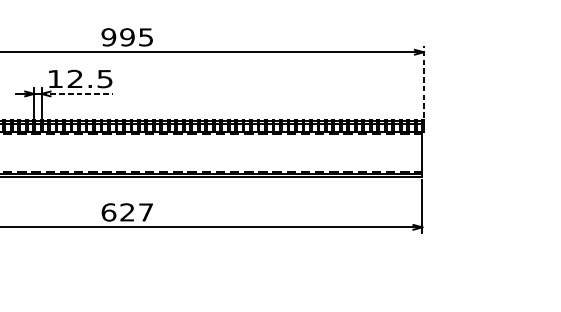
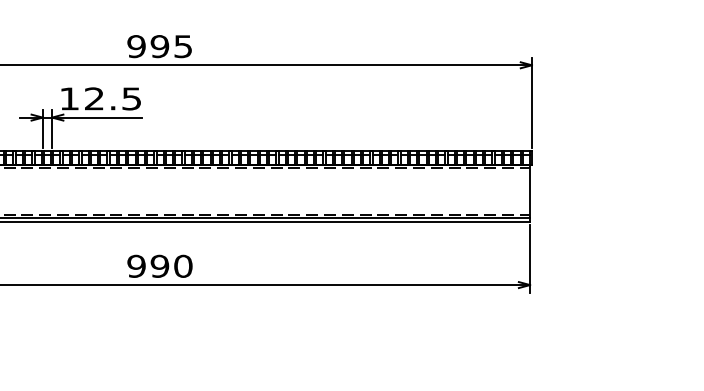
line: (423, 81) -> (531, 102), dashed -> solid
line: (77, 93) -> (97, 117), dashed -> solid
text: (127, 211) -> (159, 265), 627 -> 990

